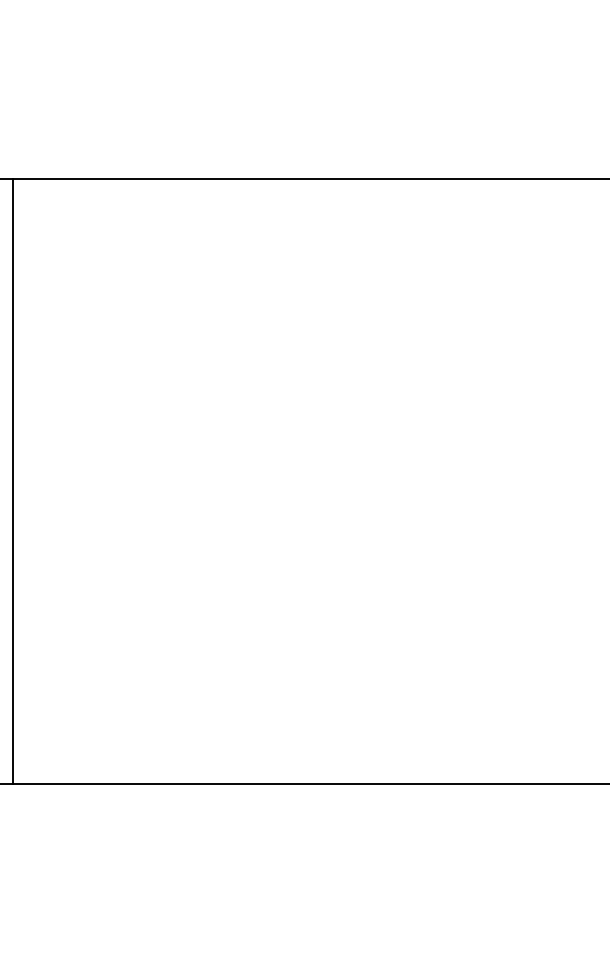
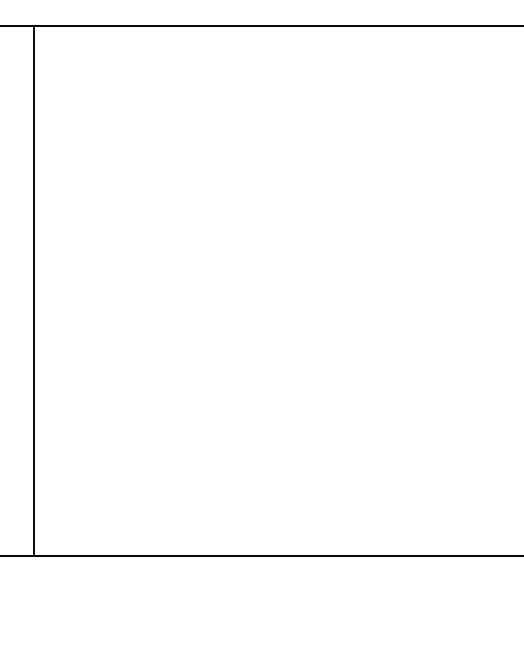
line: (13, 481) -> (33, 291), moved

